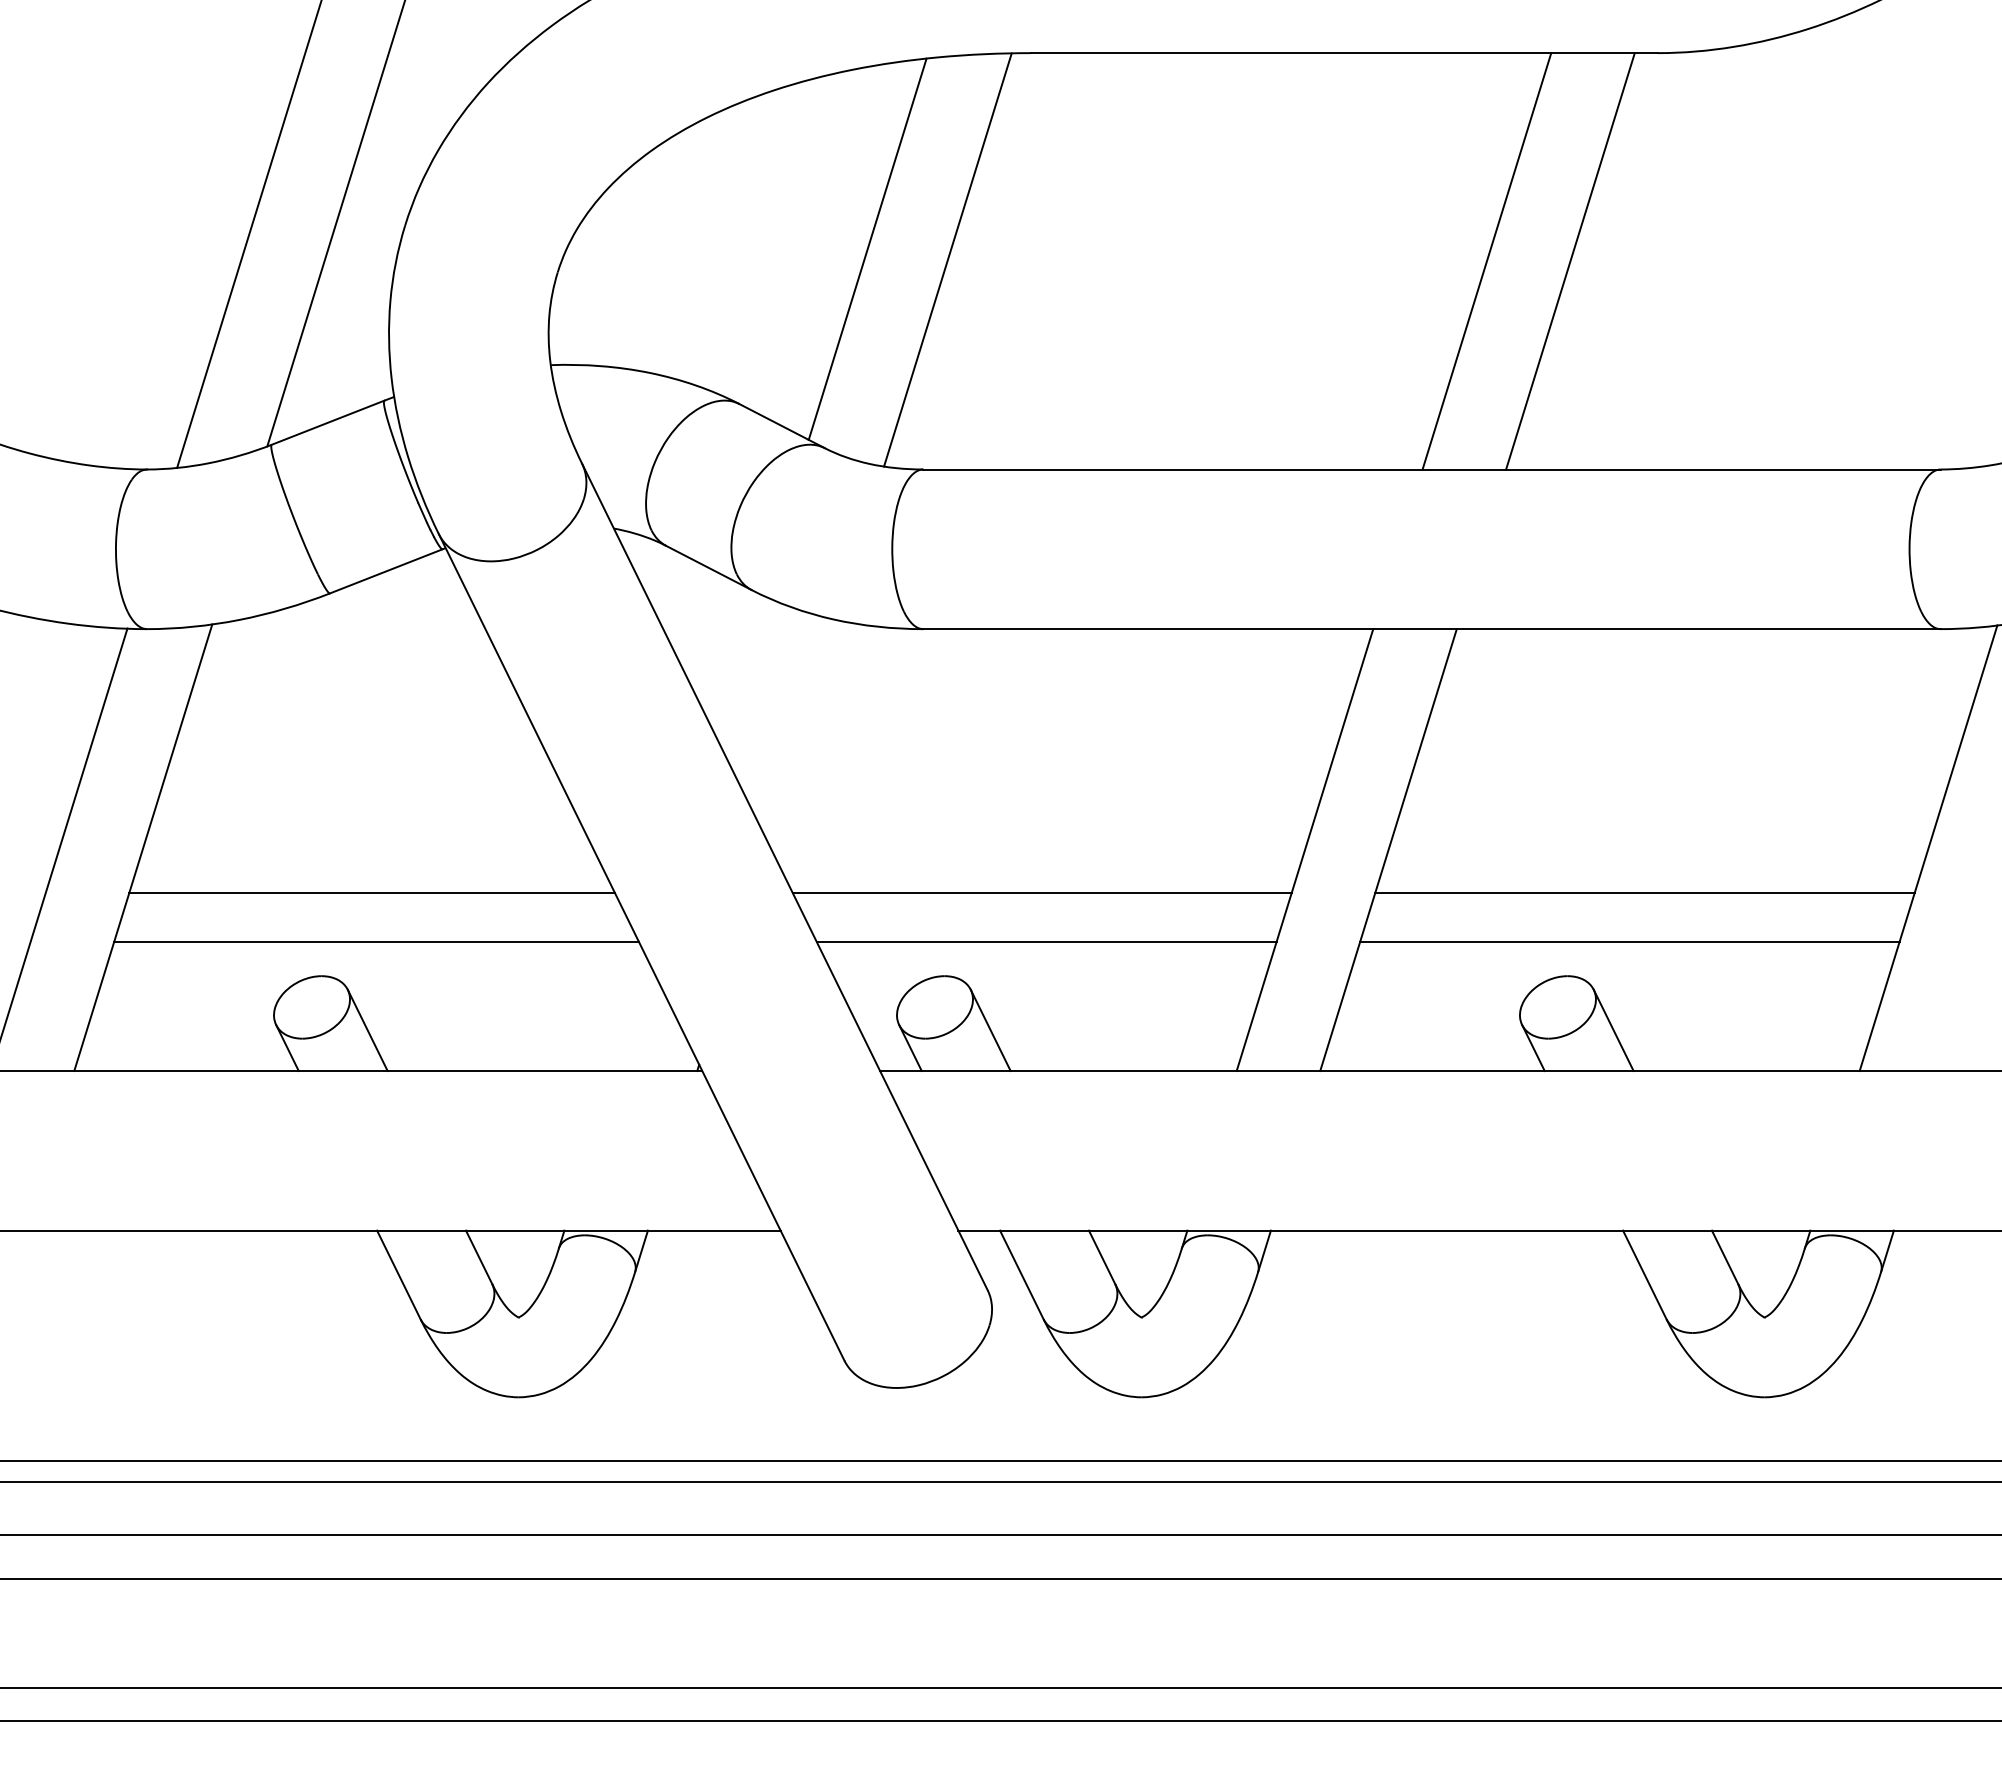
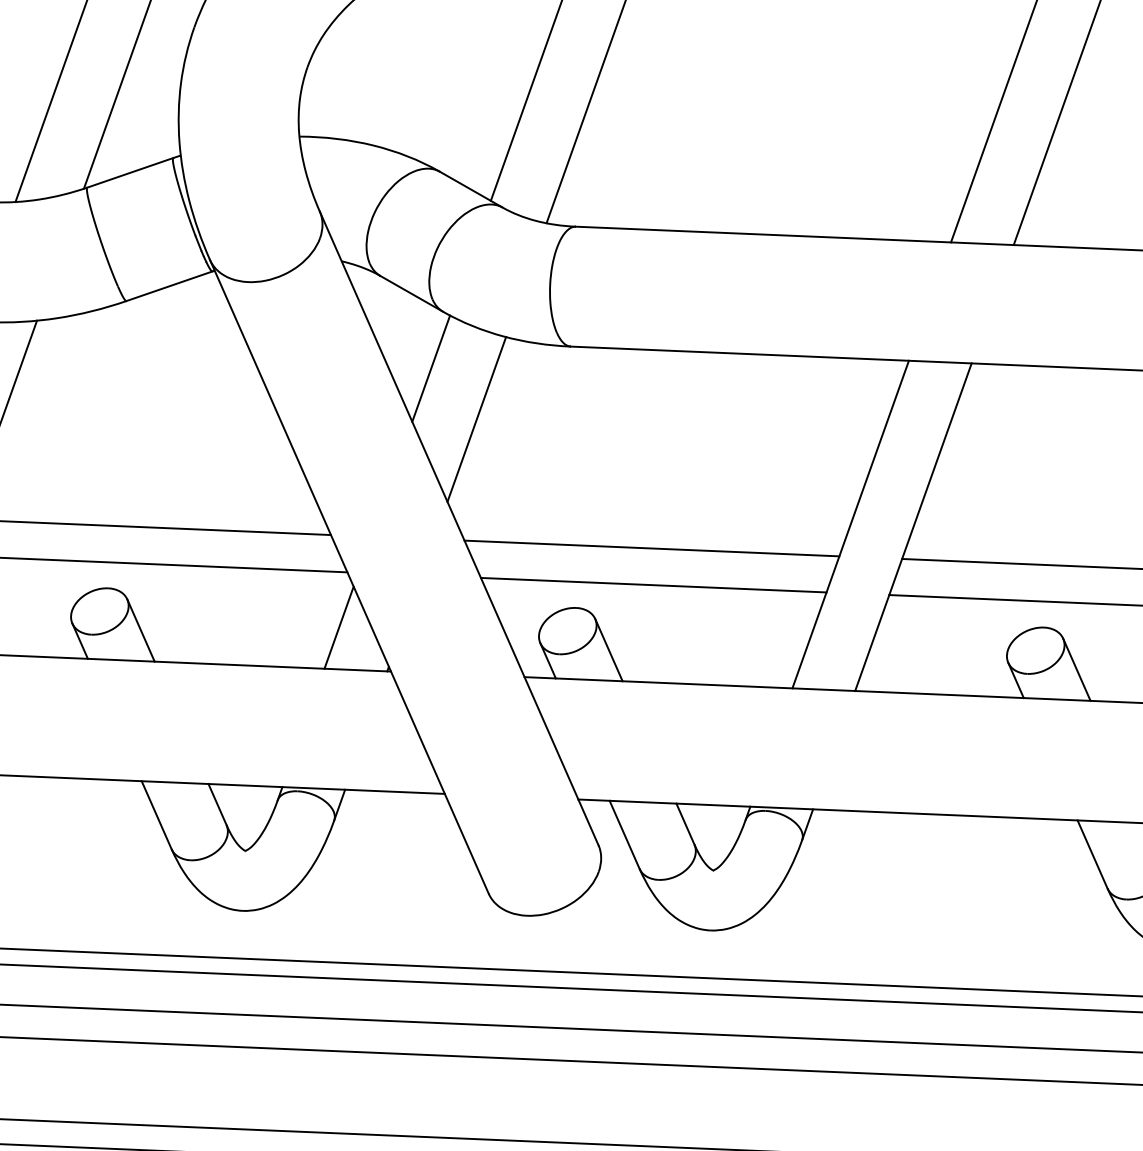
line: (738, 665) -> (430, 368), added
line: (801, 731) -> (476, 419), added
line: (630, 1015) -> (338, 627), added

